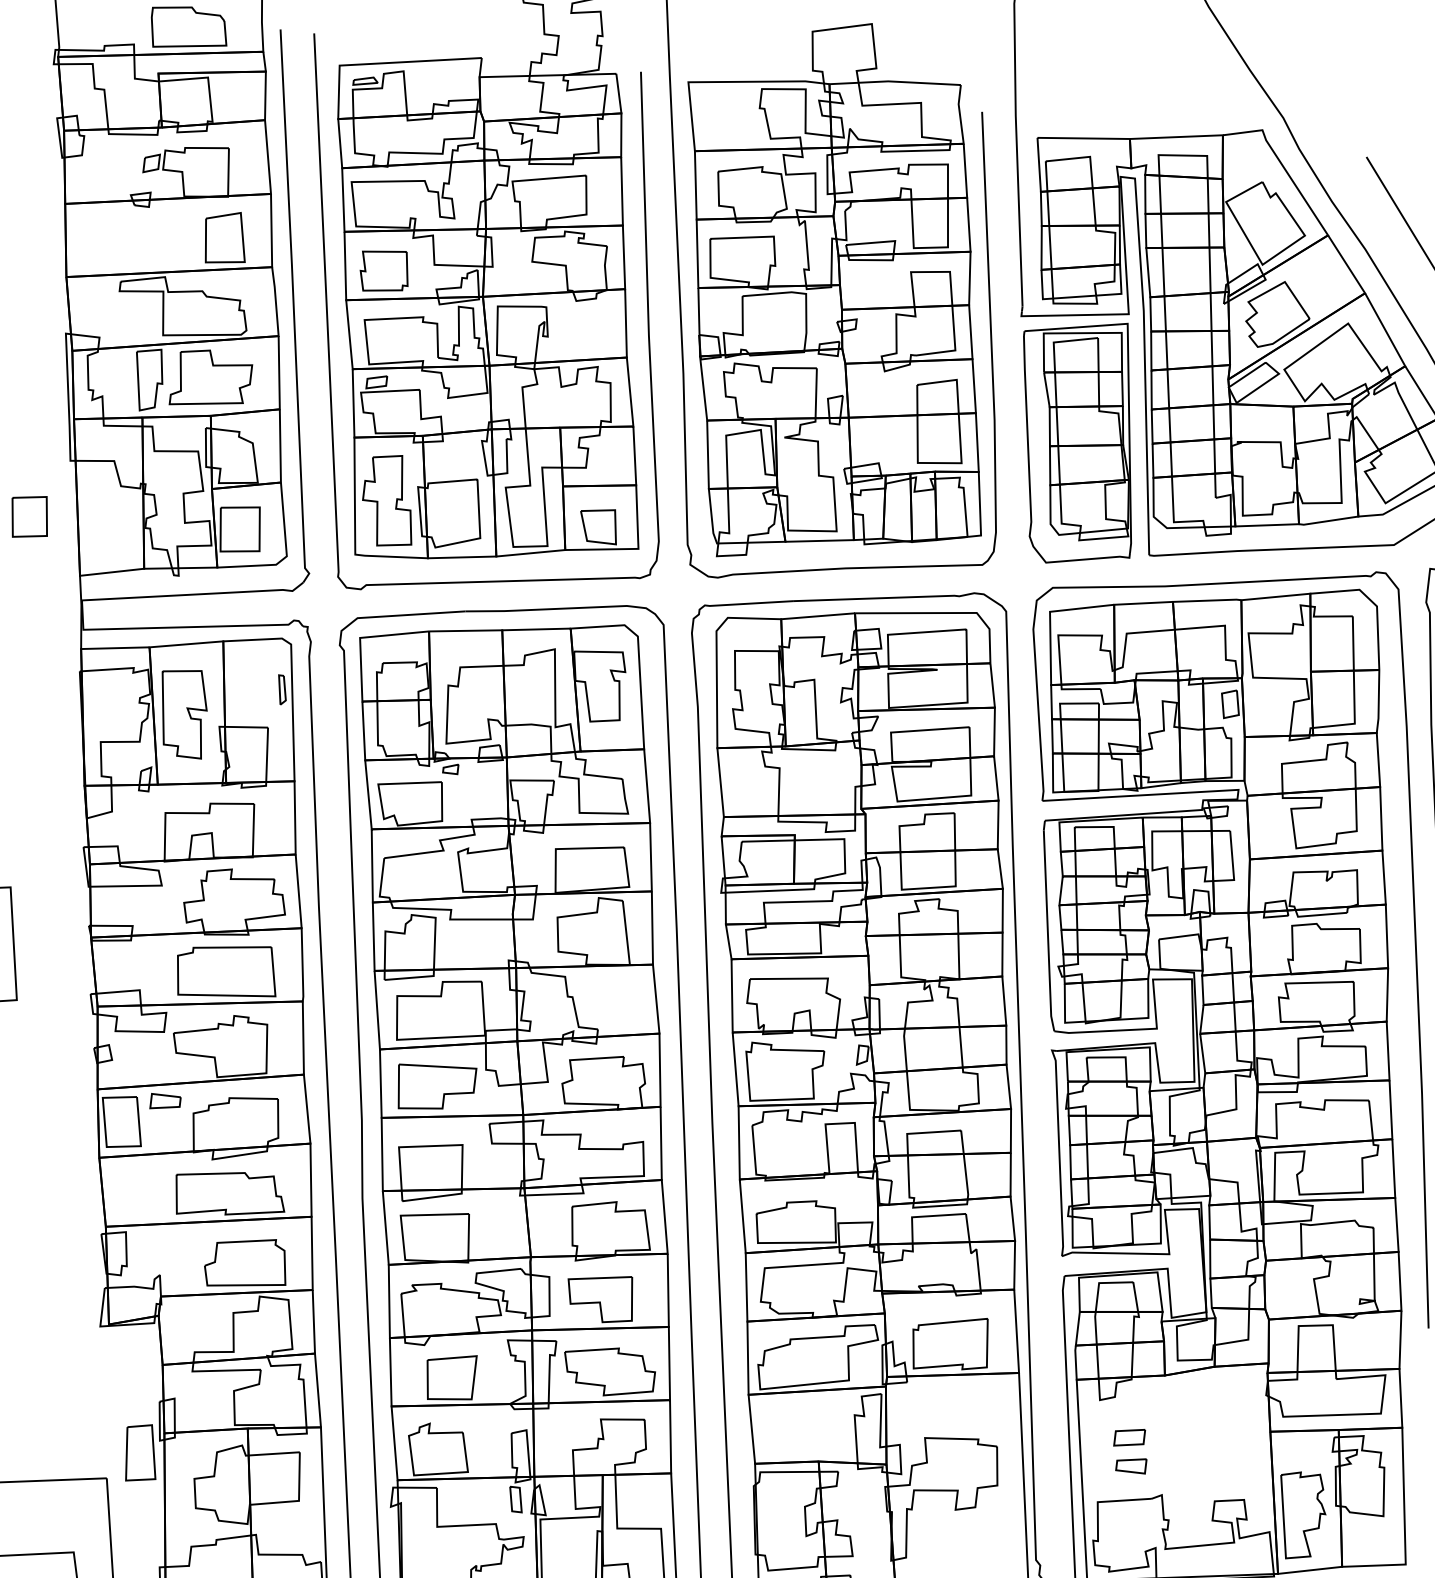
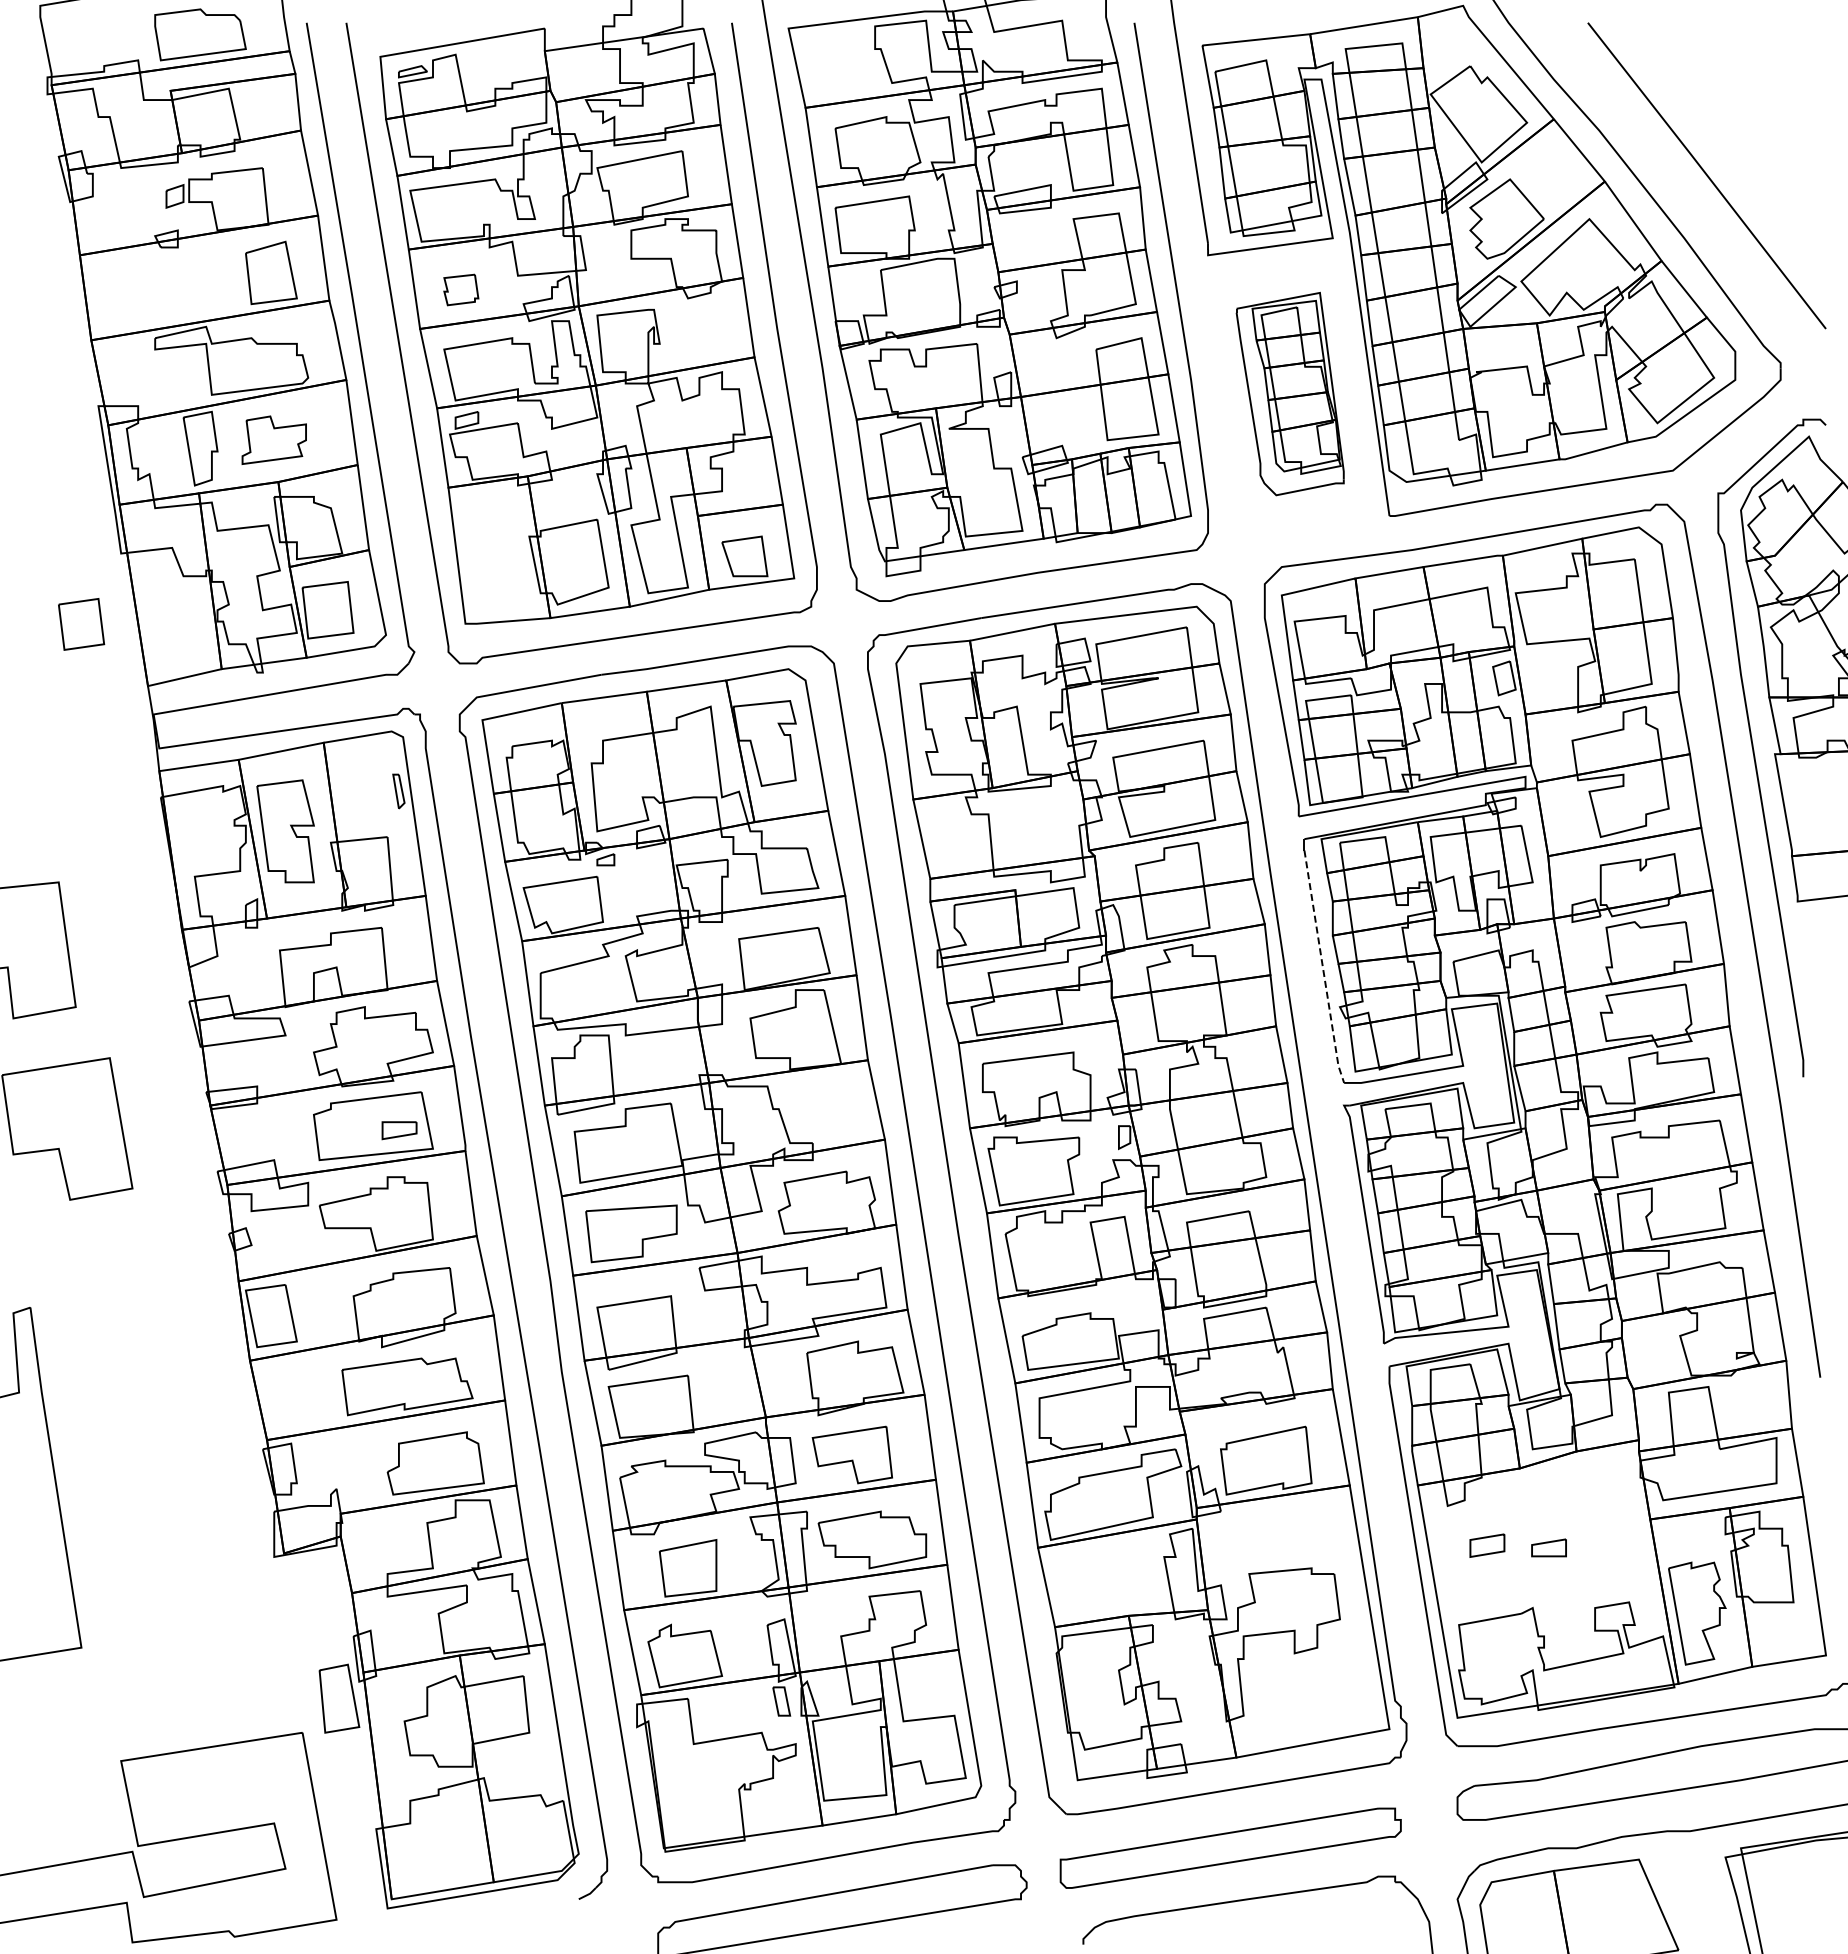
part: (385, 270) -> (461, 289), size x0.6
part: (211, 380) -> (274, 440), size x0.7
part: (1076, 441) -> (1289, 393), size x0.7
part: (389, 500) -> (498, 556), removed
line: (1047, 931) -> (1322, 967), solid -> dashed
part: (165, 1102) -> (399, 1130), moved
part: (1130, 1464) -> (1548, 1547), moved

